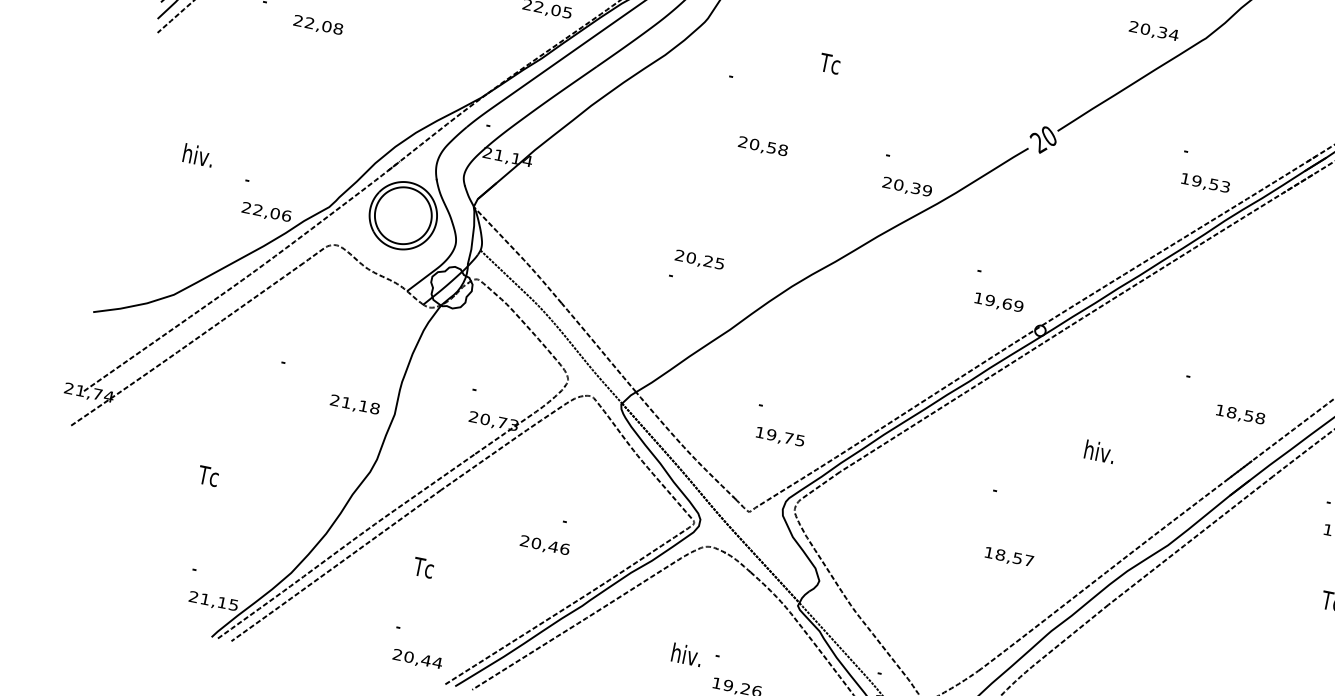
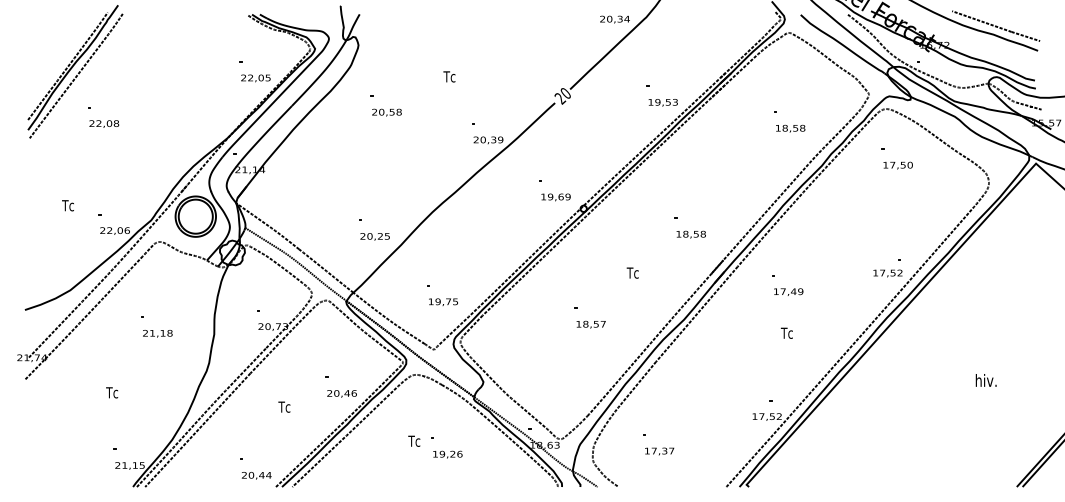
text: (318, 24) -> (104, 123), moved
text: (830, 63) -> (449, 76), moved
text: (762, 146) -> (386, 112), moved
text: (198, 155) -> (68, 205), hiv. -> Tc
text: (698, 259) -> (374, 236), moved
text: (354, 404) -> (157, 333), moved
text: (1239, 414) -> (690, 234), moved
text: (1099, 451) -> (632, 272), hiv. -> Tc
text: (544, 545) -> (341, 393), moved
text: (1008, 556) -> (590, 324), moved
text: (423, 566) -> (284, 406), moved
text: (687, 653) -> (414, 440), hiv. -> Tc

